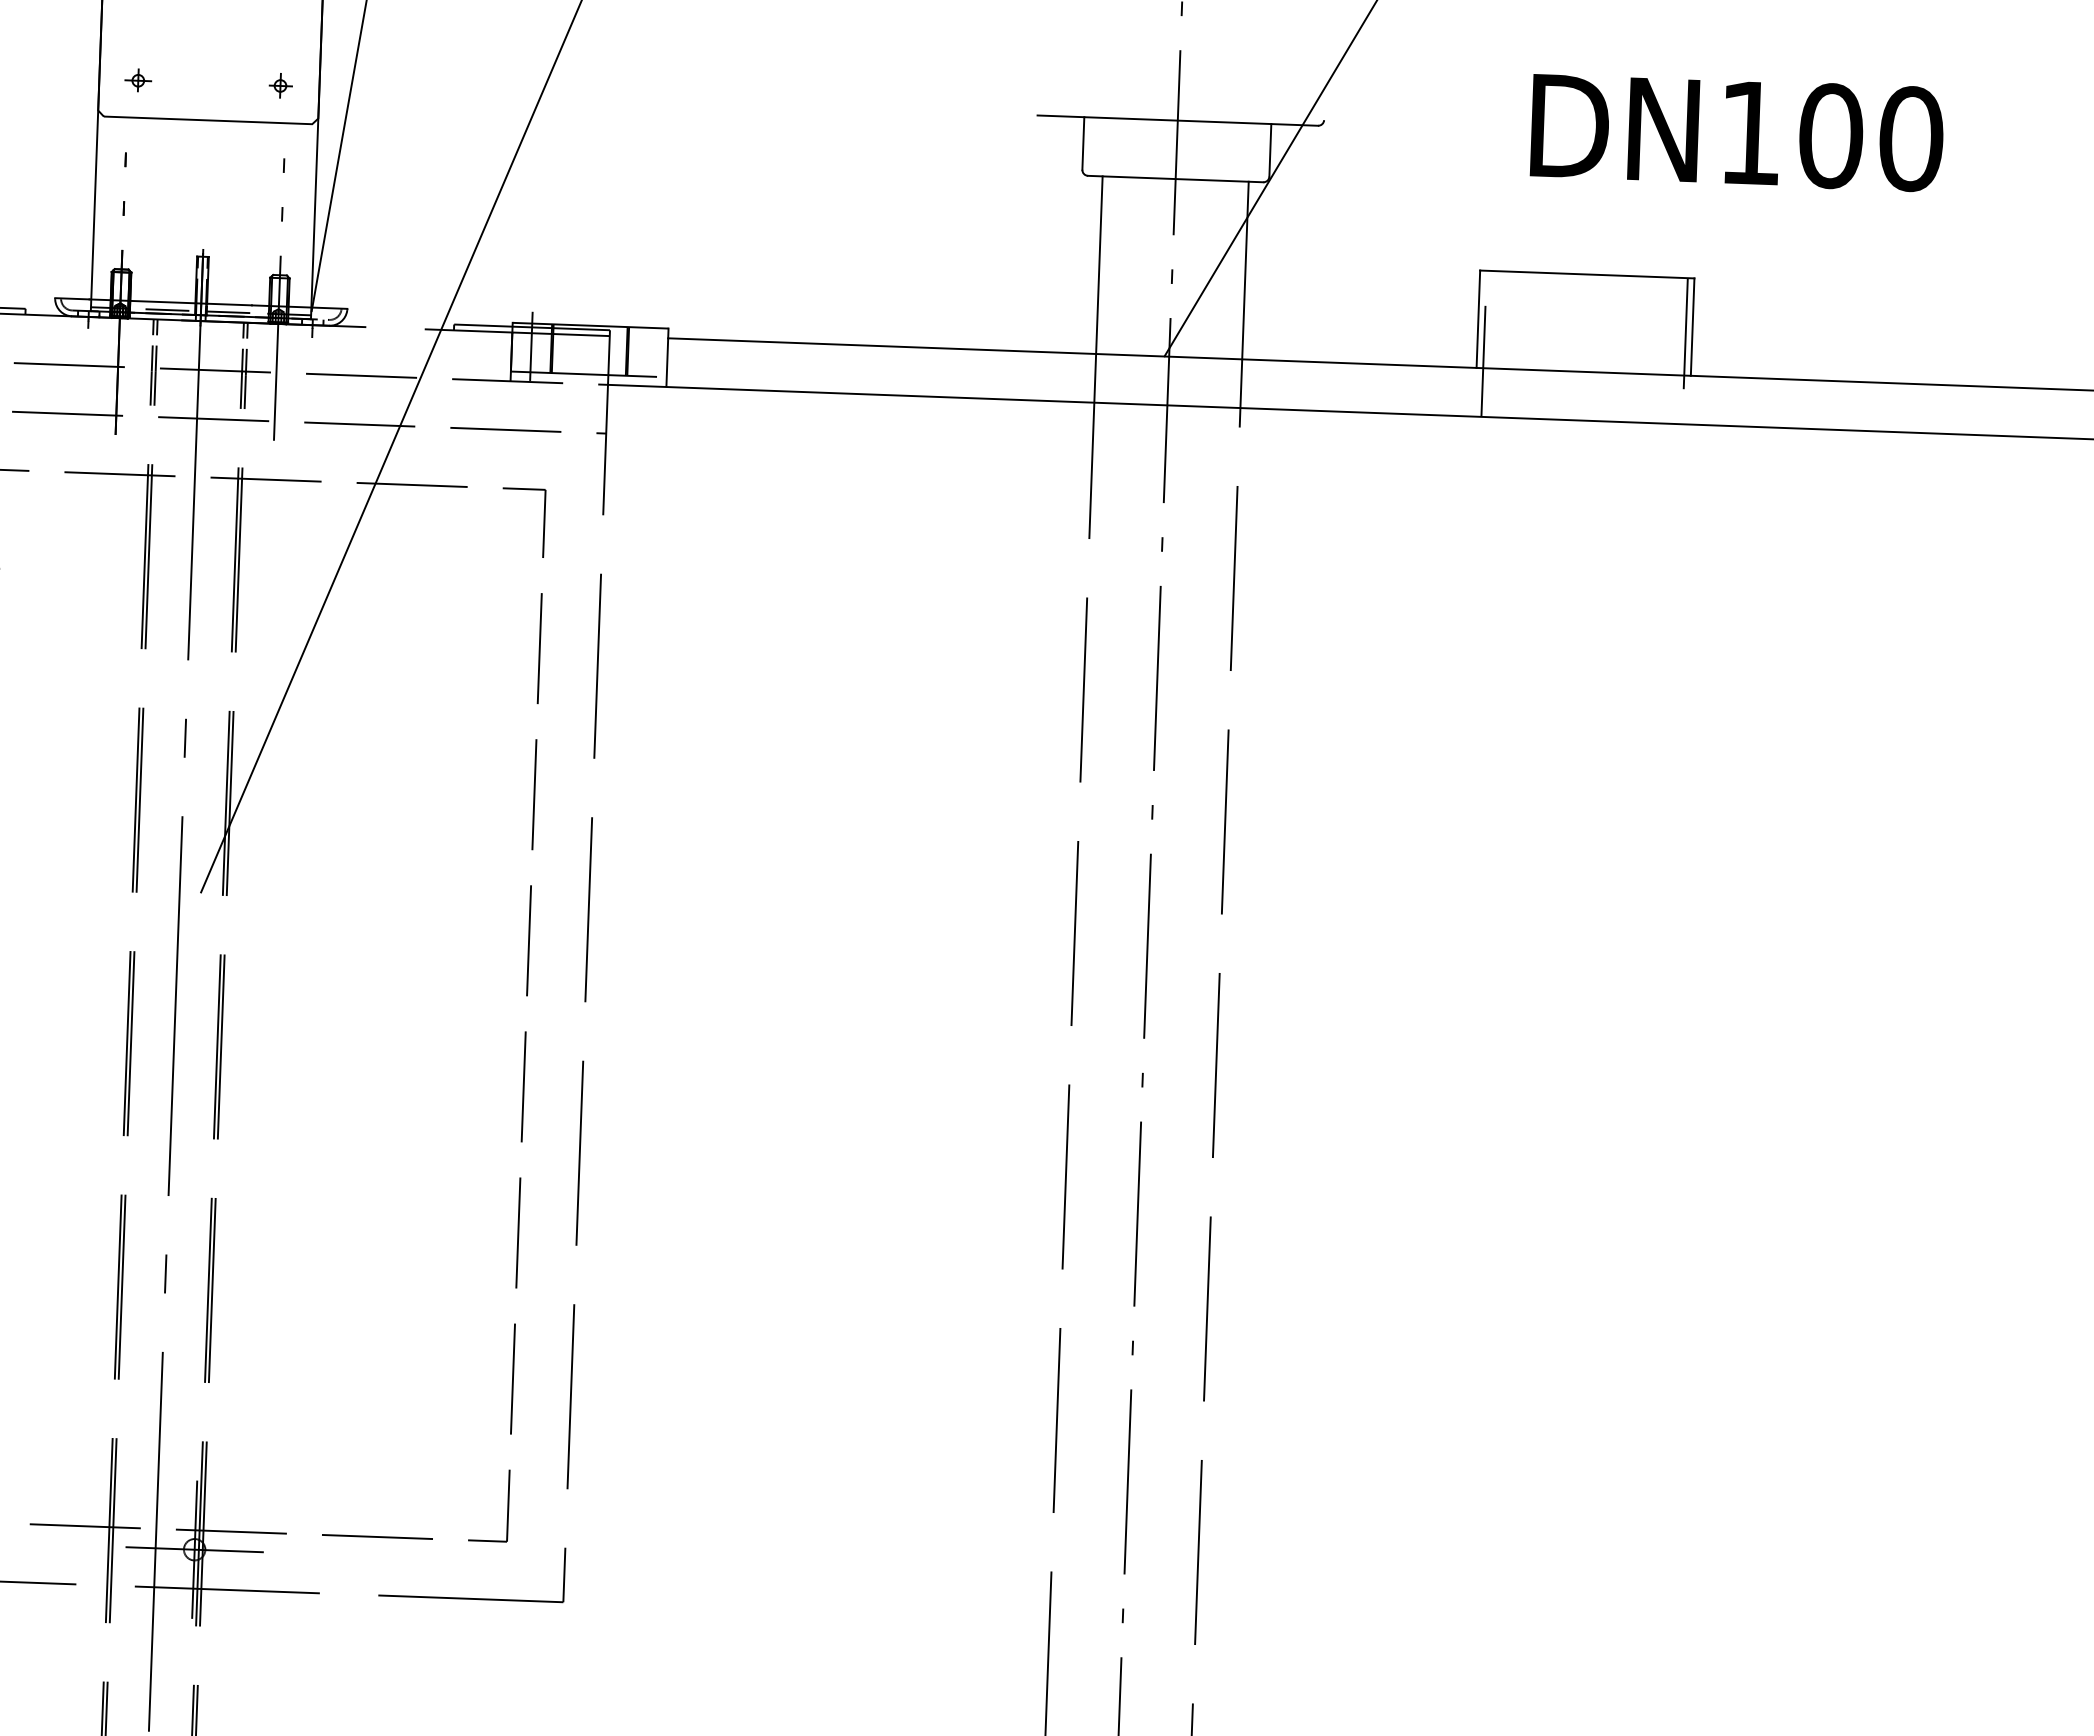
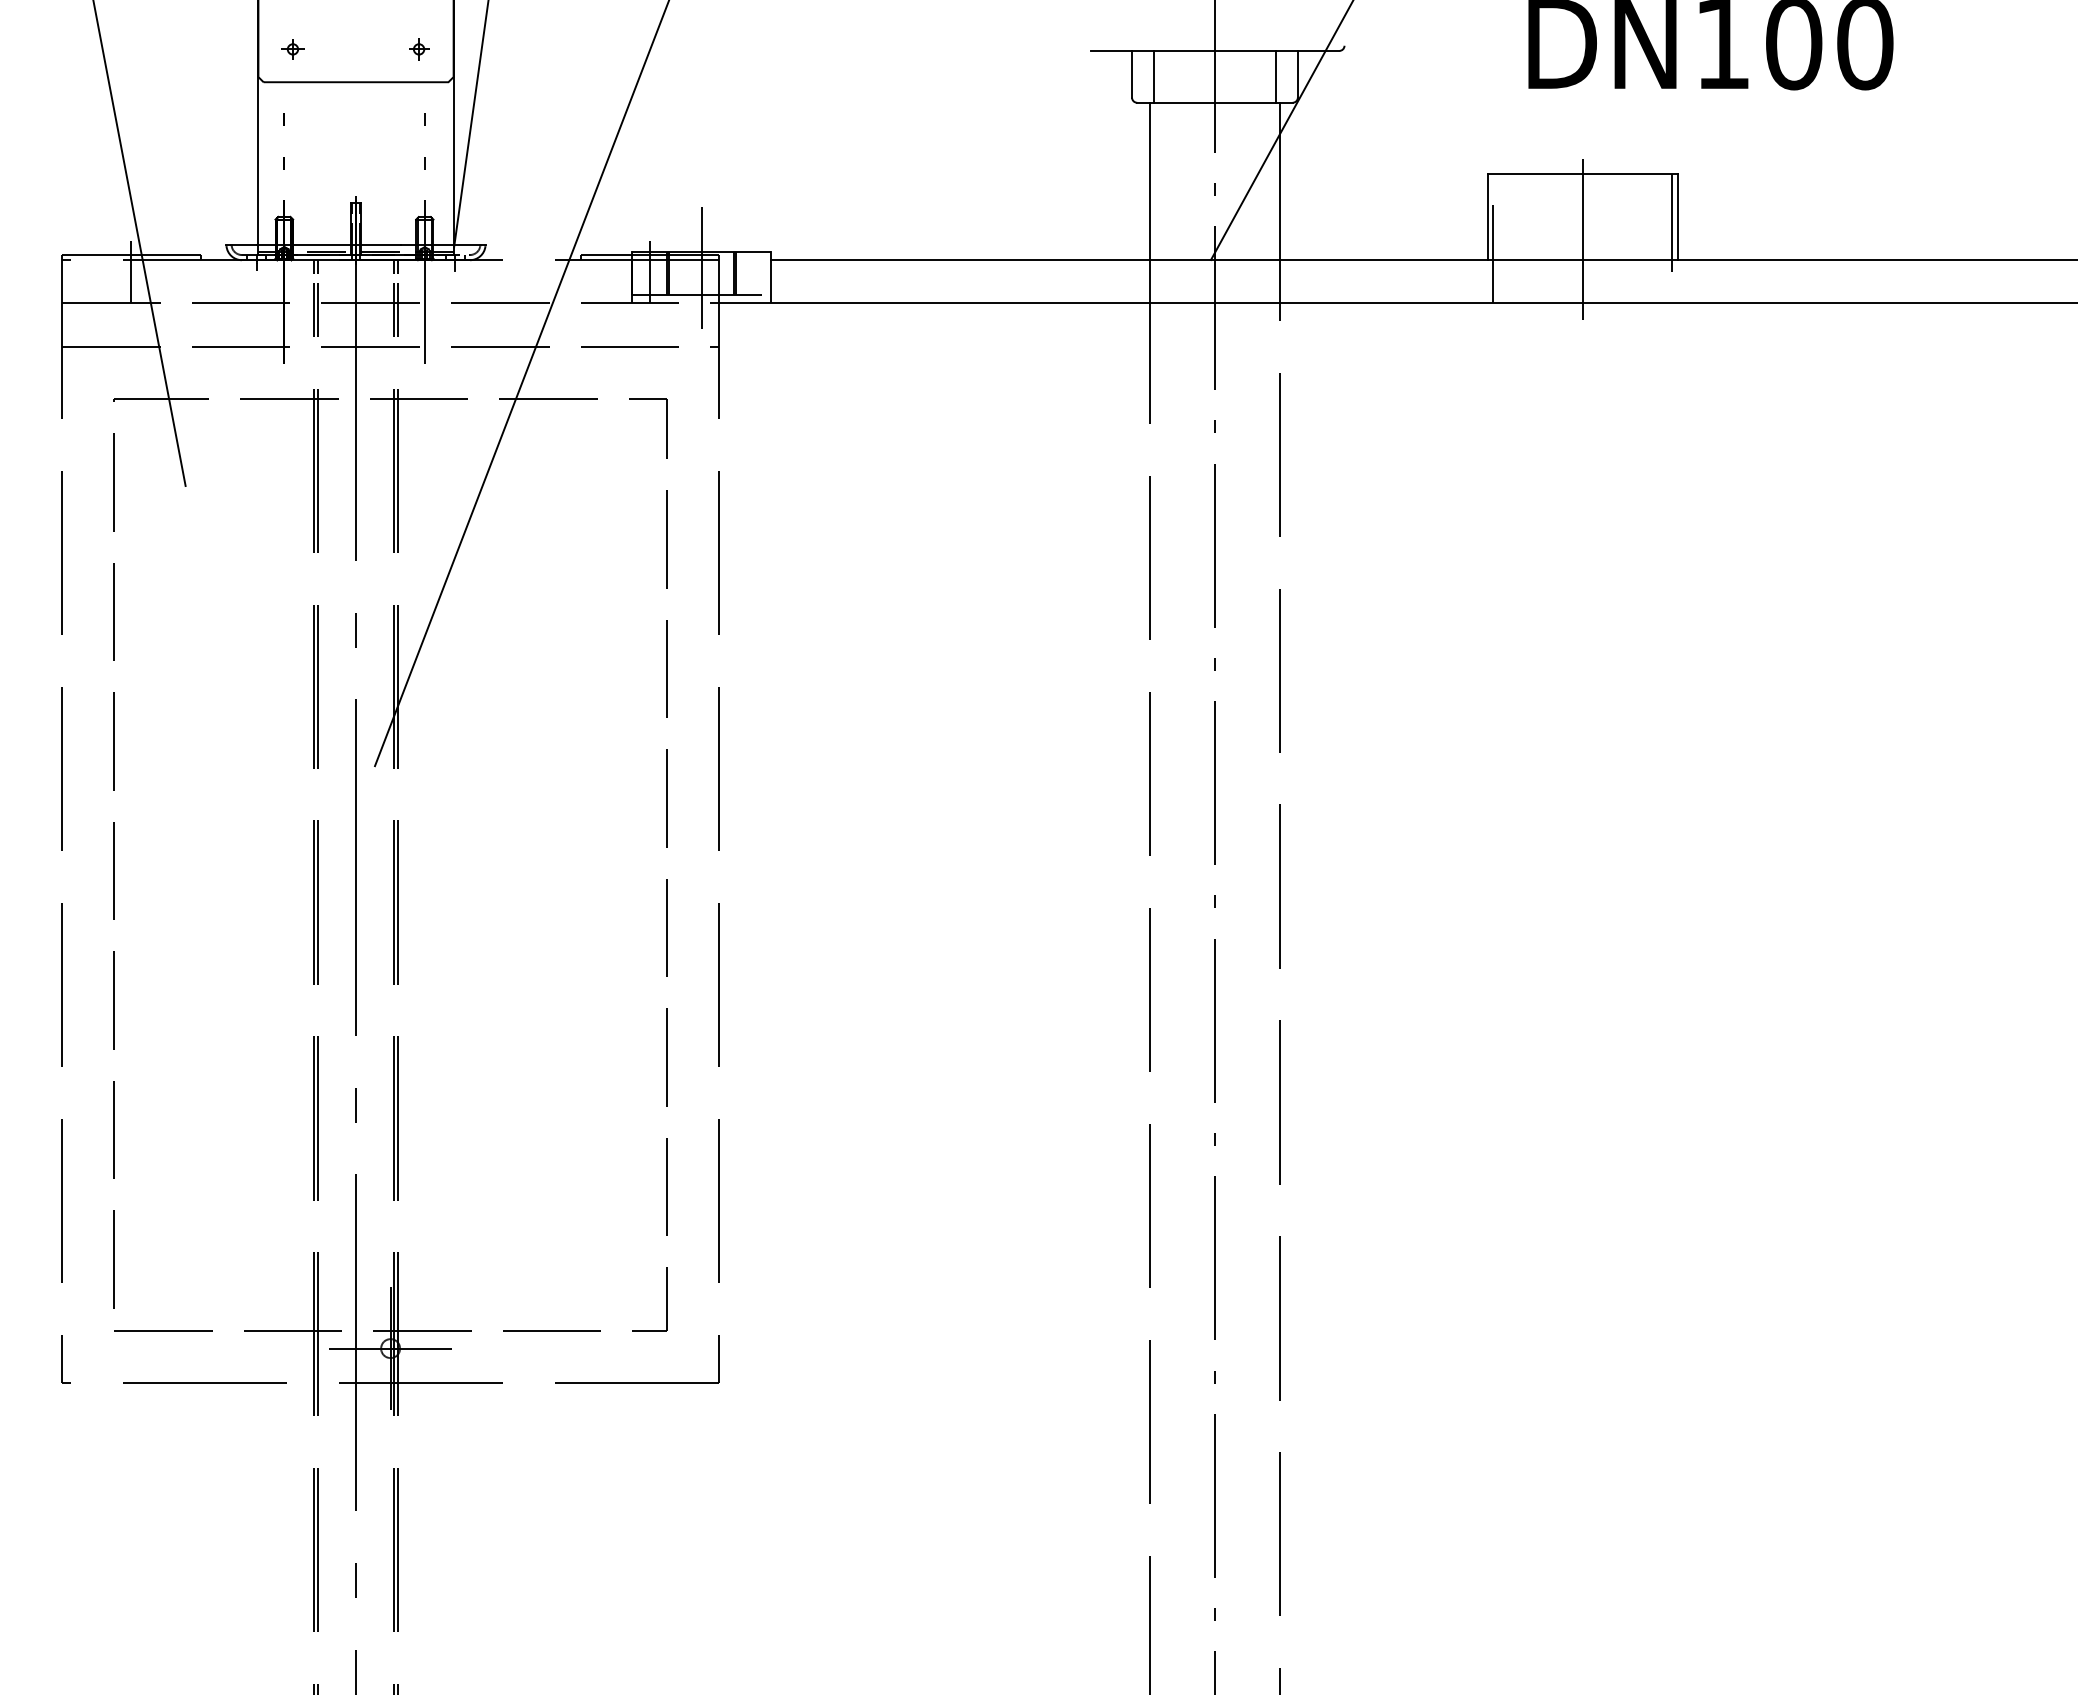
line: (1107, 146) -> (1153, 76), added
line: (1246, 151) -> (1276, 76), added
line: (589, 344) -> (701, 268), added
line: (1584, 347) -> (1582, 238), added

